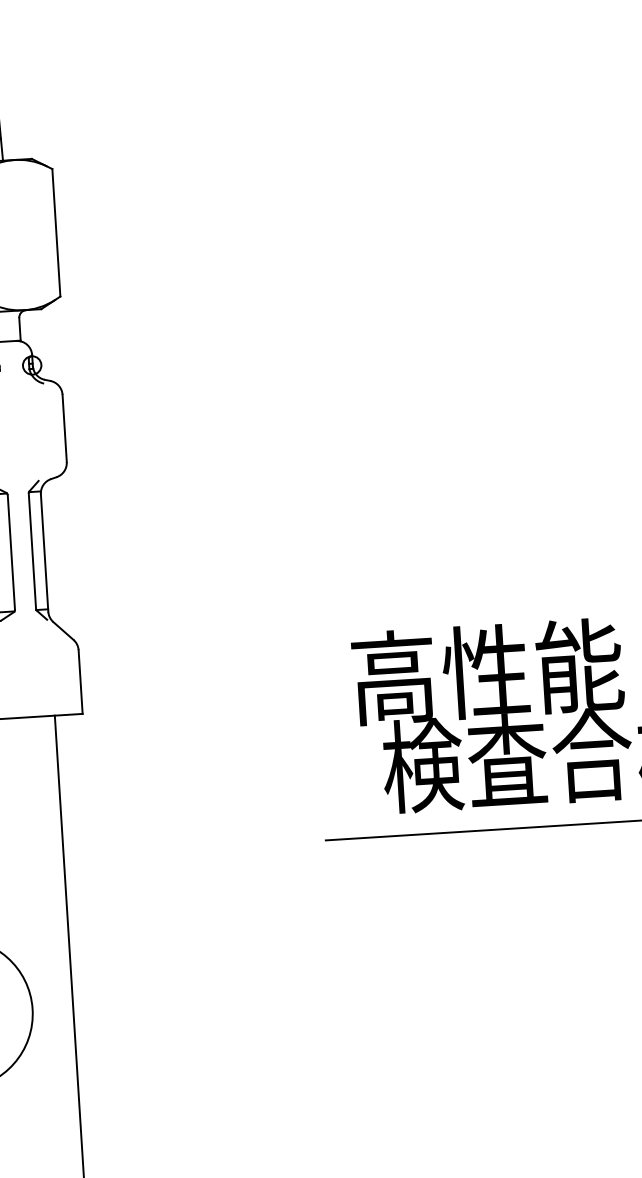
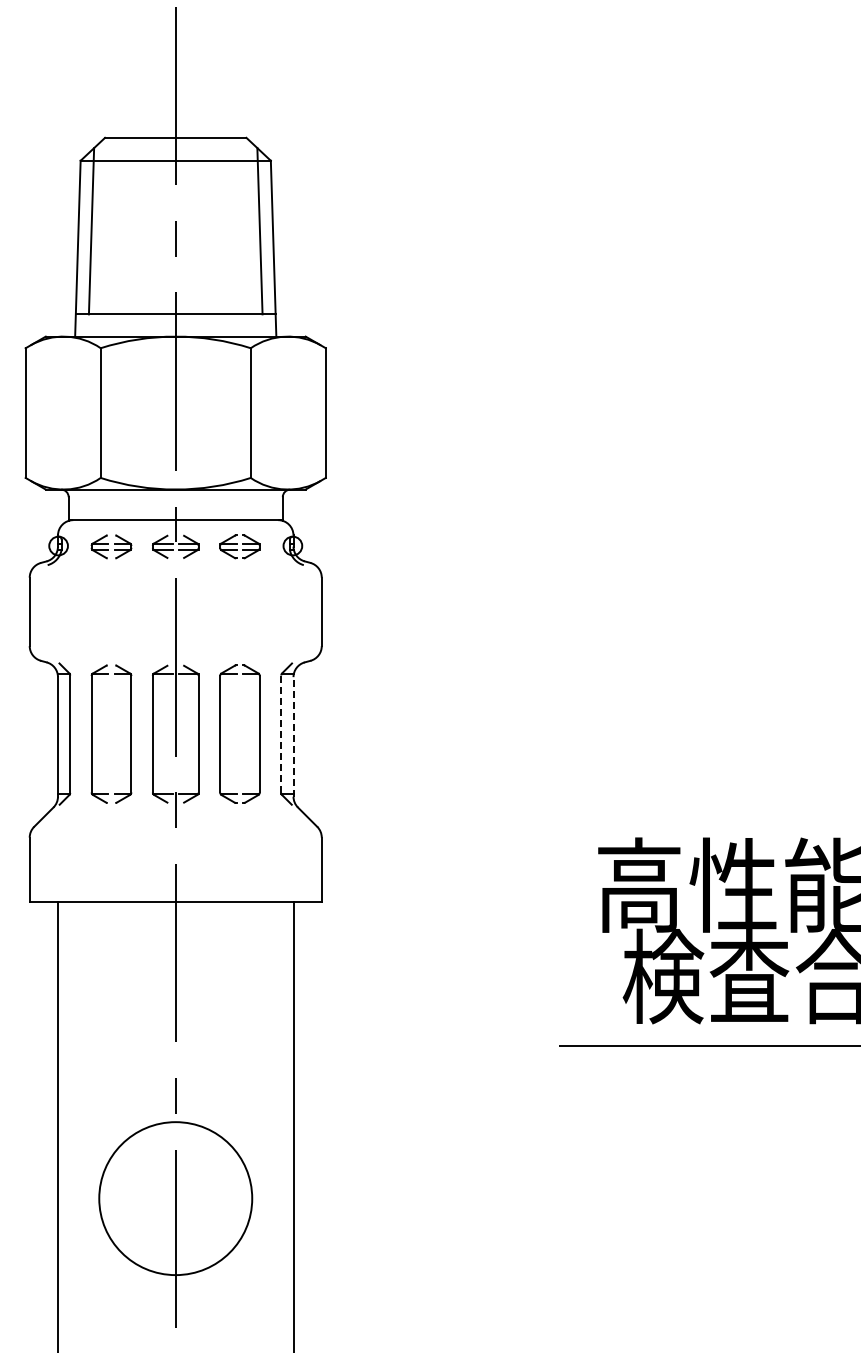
line: (32, 551) -> (281, 734), solid -> dashed
line: (44, 552) -> (293, 736), solid -> dashed

